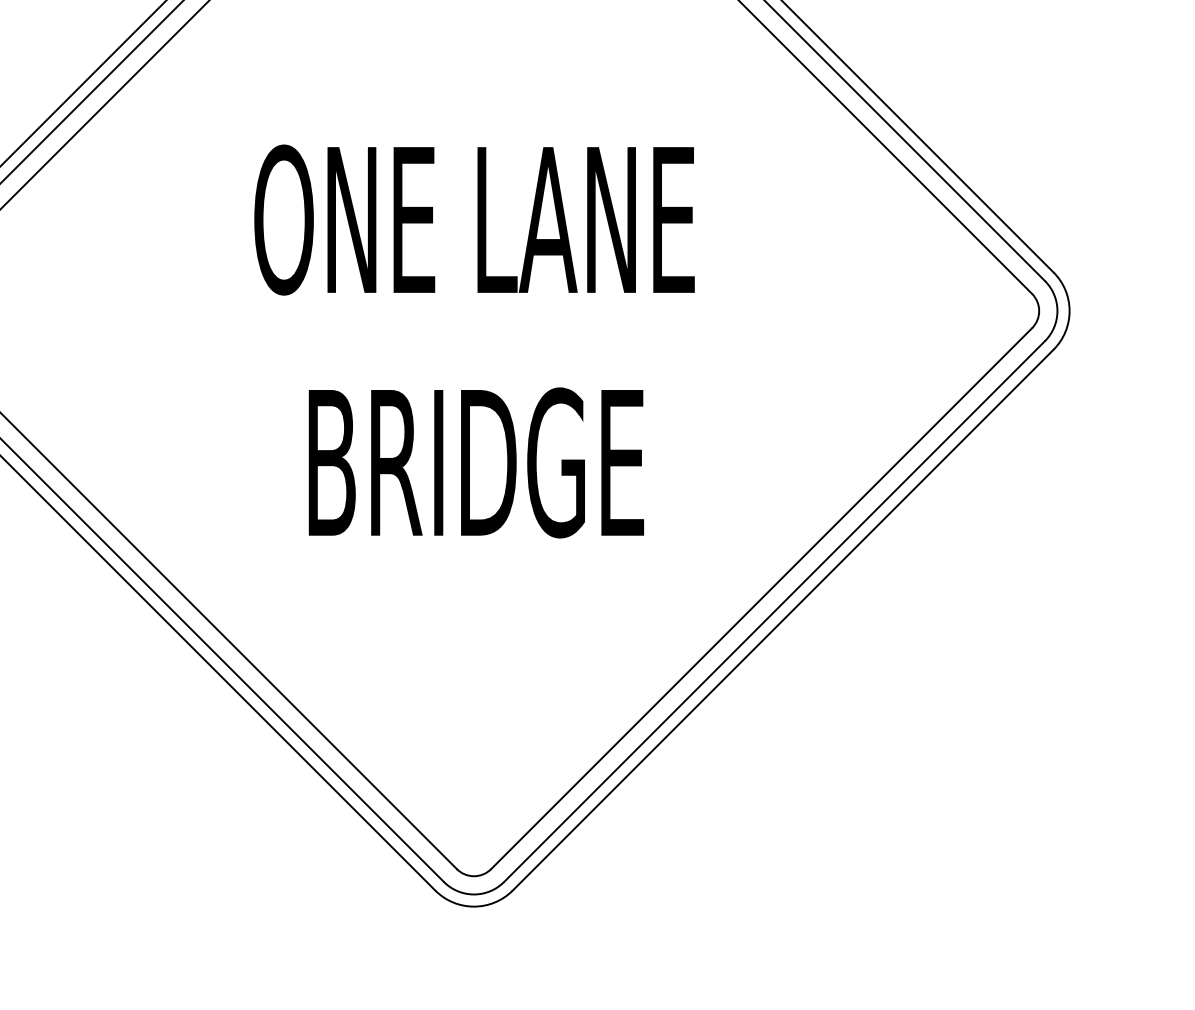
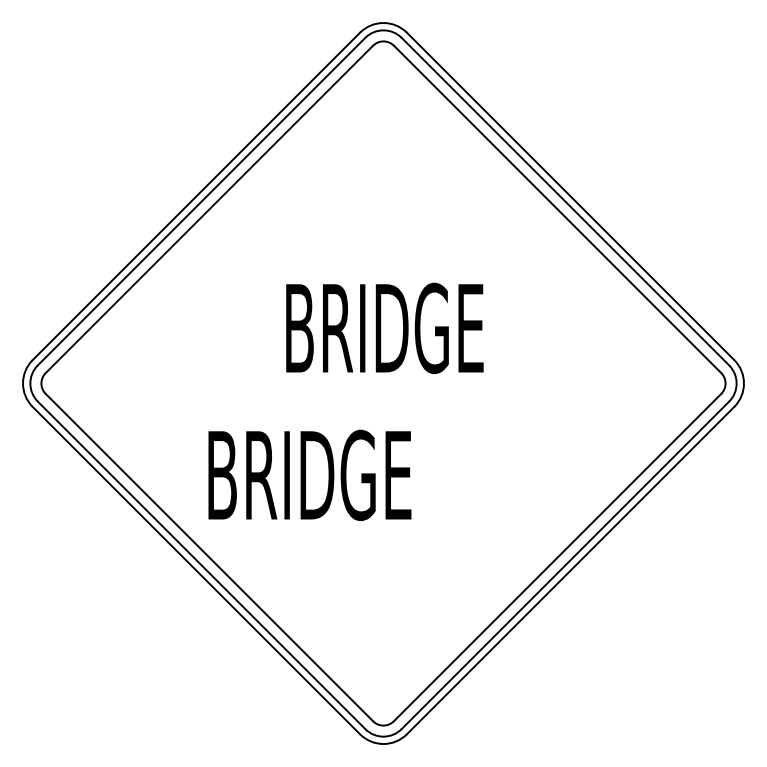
text: (474, 220) -> (383, 328), ONE LANE -> BRIDGE
text: (475, 463) -> (309, 475), moved

